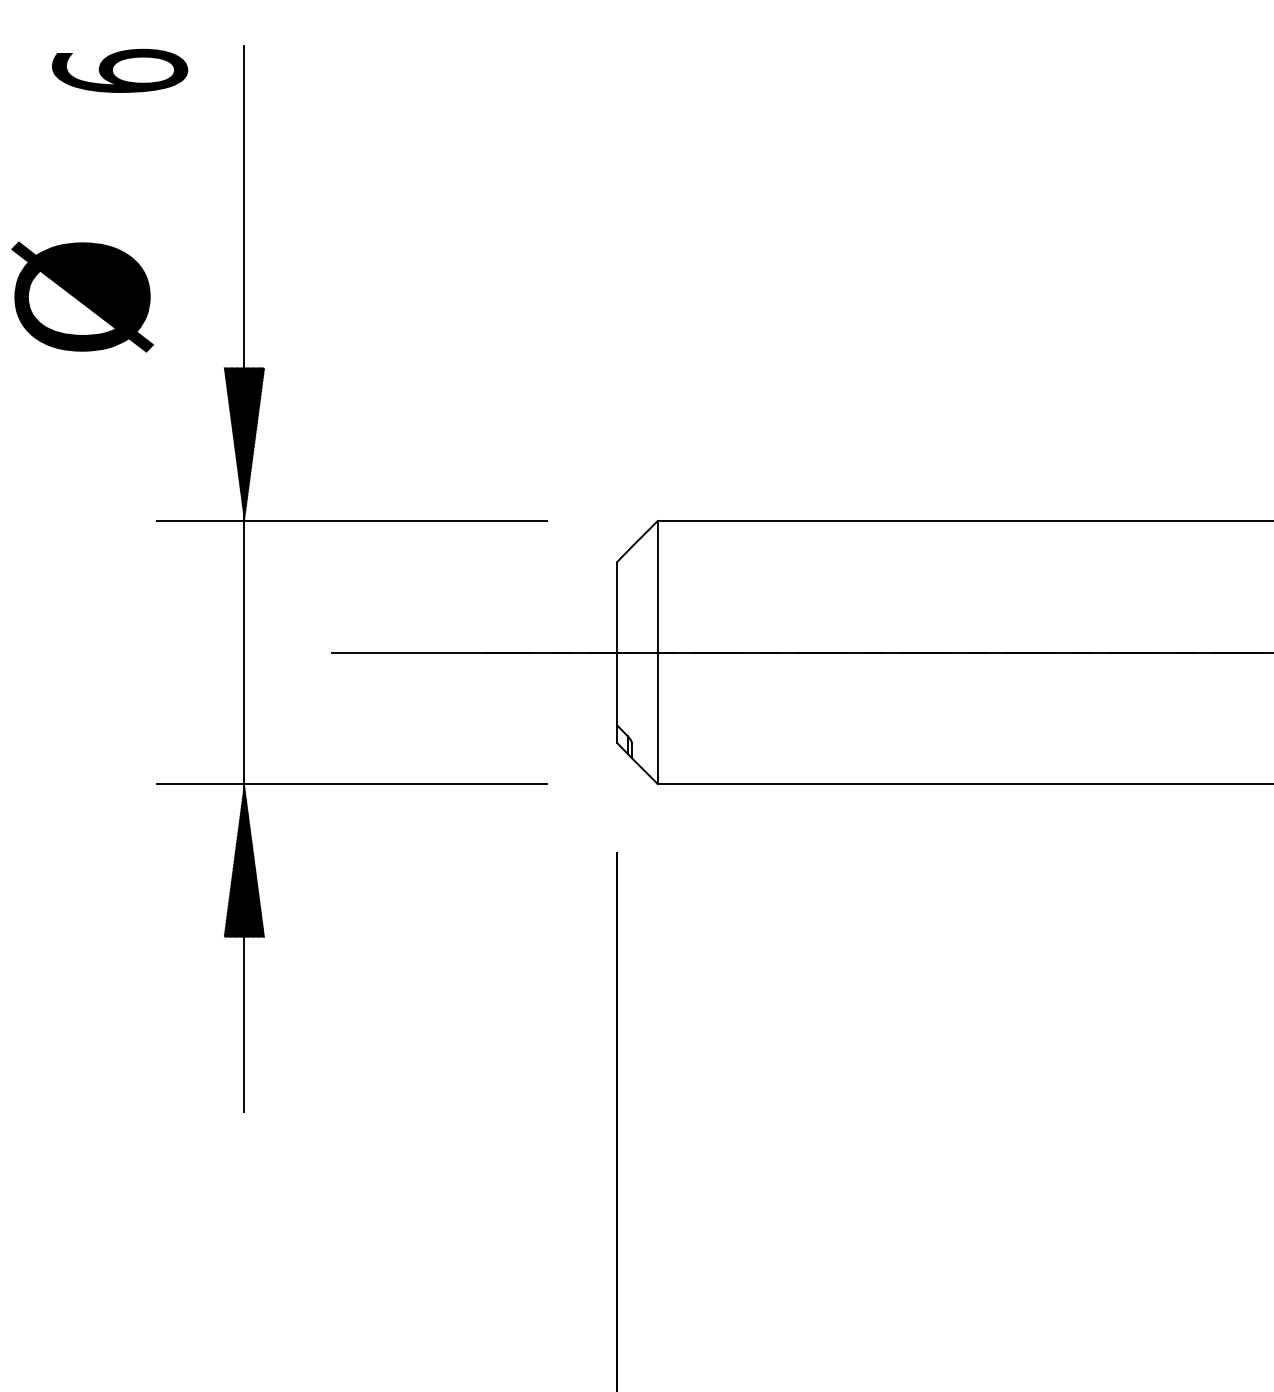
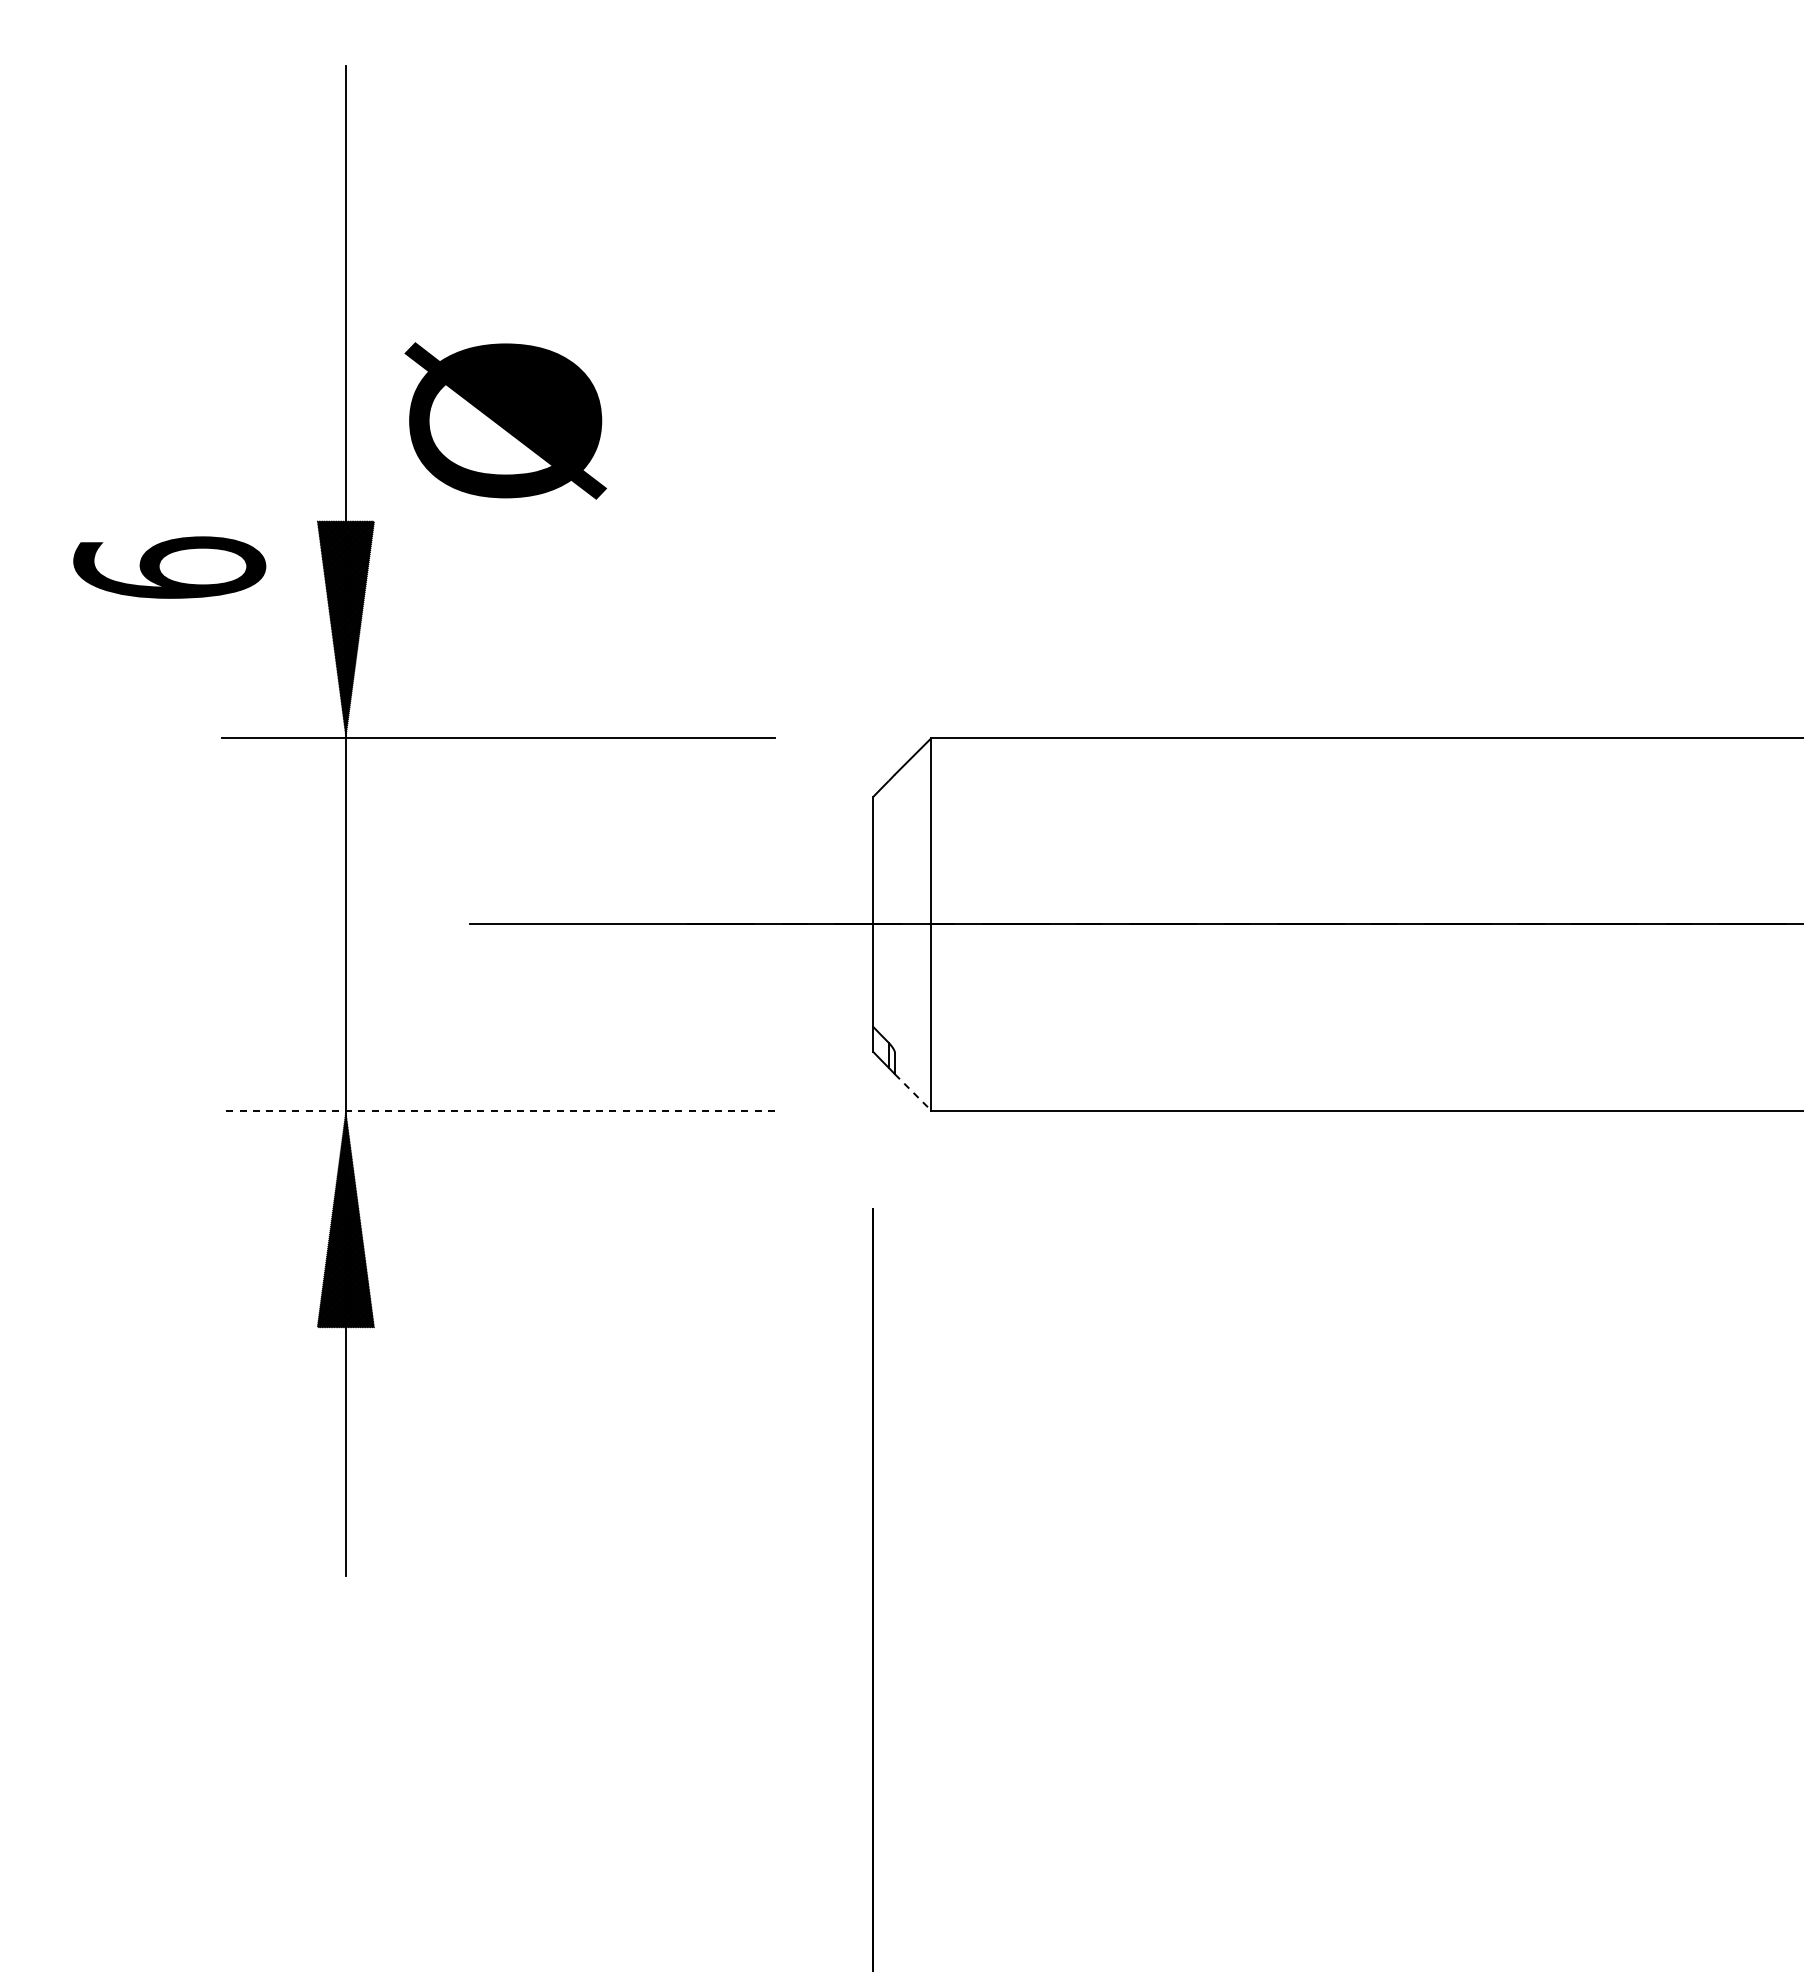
text: (119, 70) -> (169, 567), moved
text: (82, 296) -> (505, 420), moved
line: (645, 771) -> (913, 1092), solid -> dashed
line: (351, 783) -> (497, 1110), solid -> dashed

